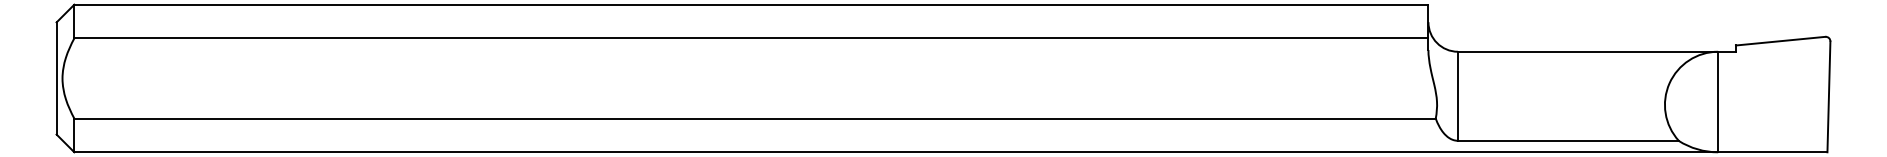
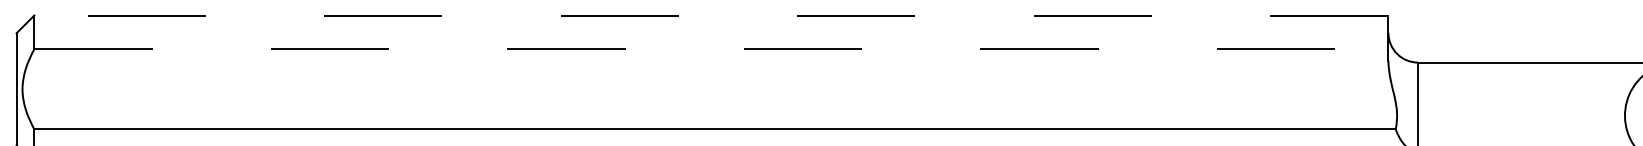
line: (750, 4) -> (710, 15), solid -> dashed
line: (751, 38) -> (711, 49), solid -> dashed

